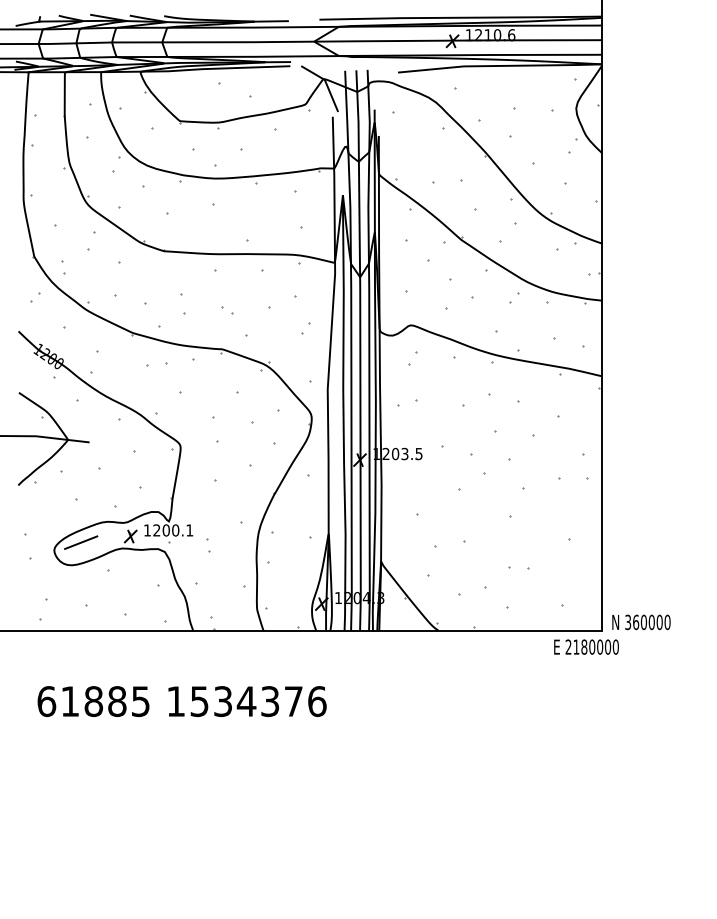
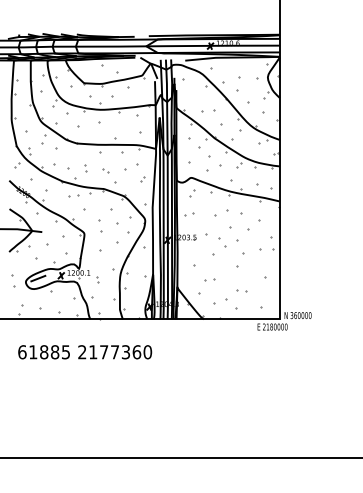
part: (182, 305) -> (85, 168), size x0.62
part: (450, 544) -> (209, 279), size x0.62
text: (247, 702) -> (115, 352), 1534376 -> 2177360

